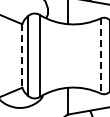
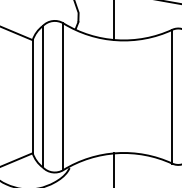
line: (22, 56) -> (32, 97), dashed -> solid
line: (100, 56) -> (172, 97), dashed -> solid

